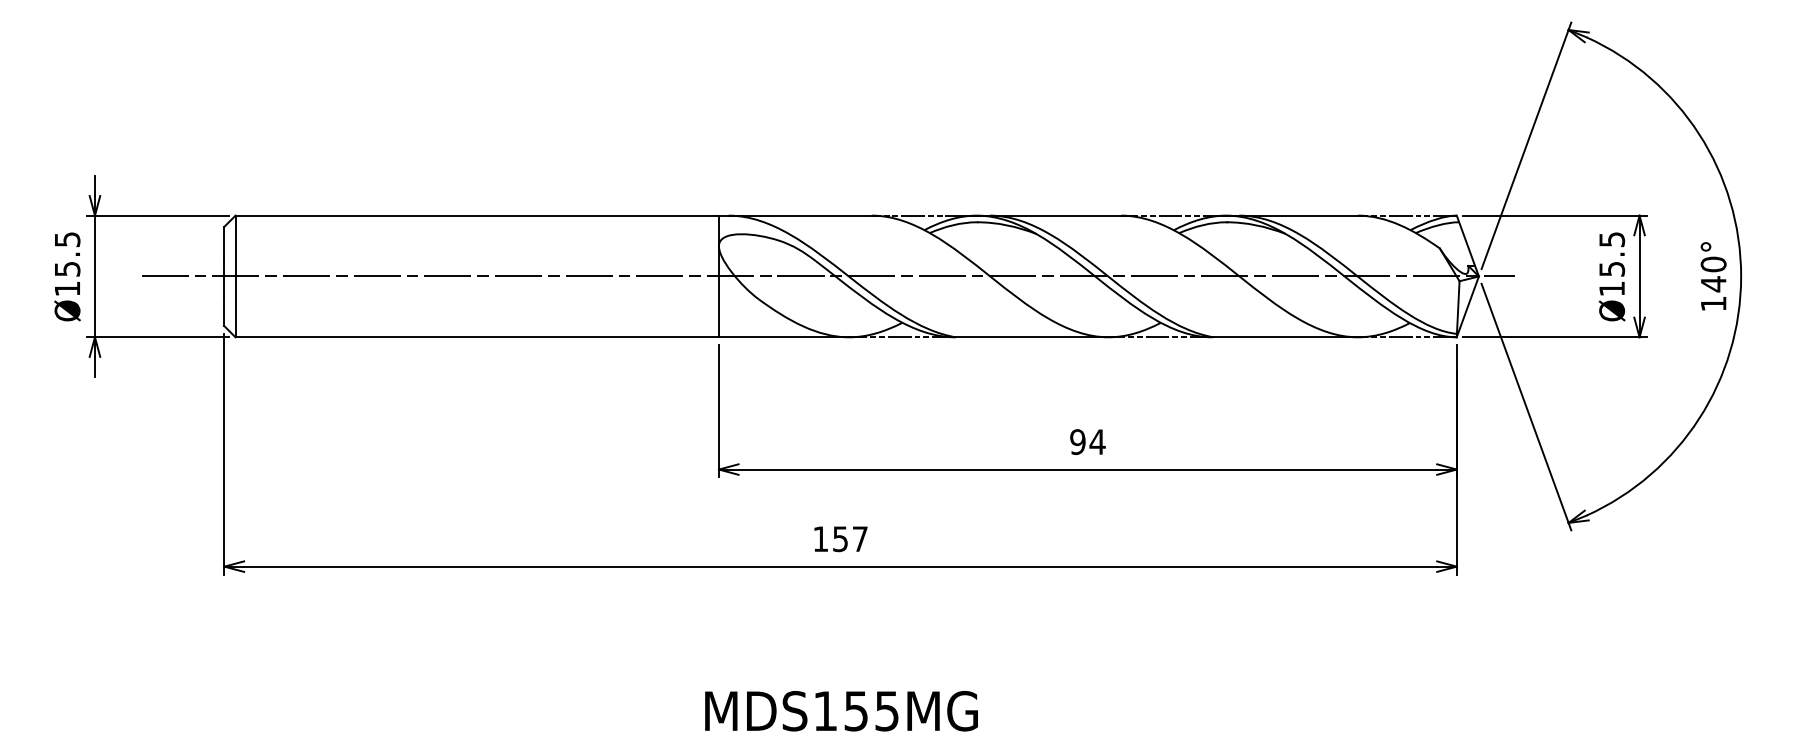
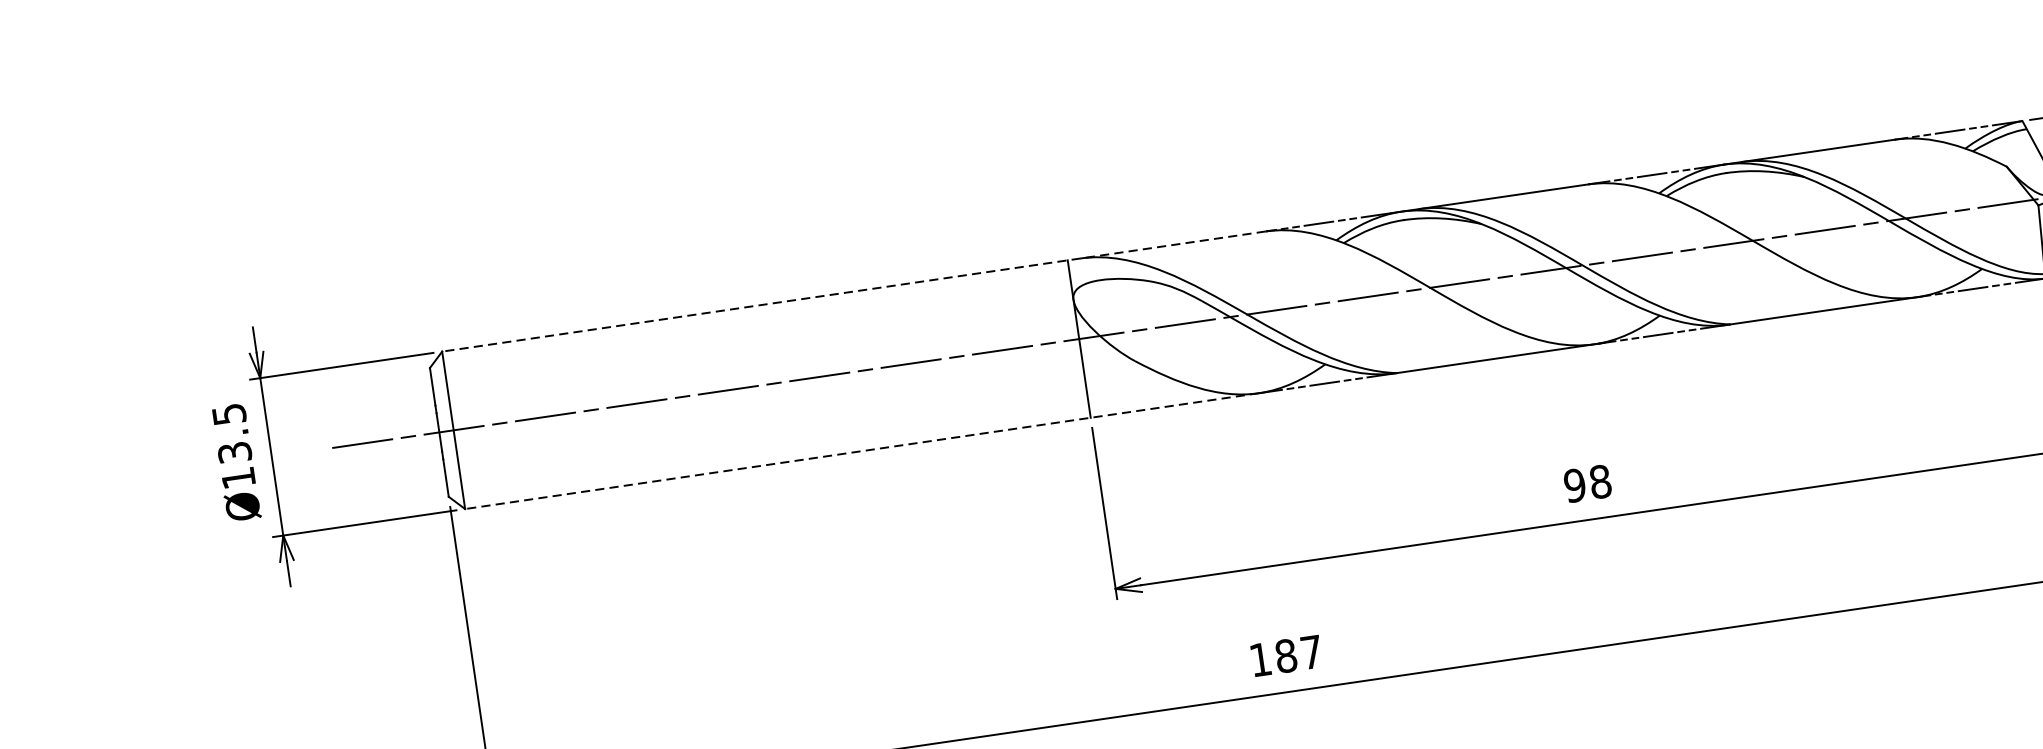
line: (553, 215) -> (853, 291), solid -> dashed
text: (66, 268) -> (233, 451), Ø15.5 -> Ø13.5
line: (542, 337) -> (862, 451), solid -> dashed
text: (1097, 442) -> (1600, 482), 94 -> 98
text: (840, 539) -> (1286, 656), 157 -> 187

